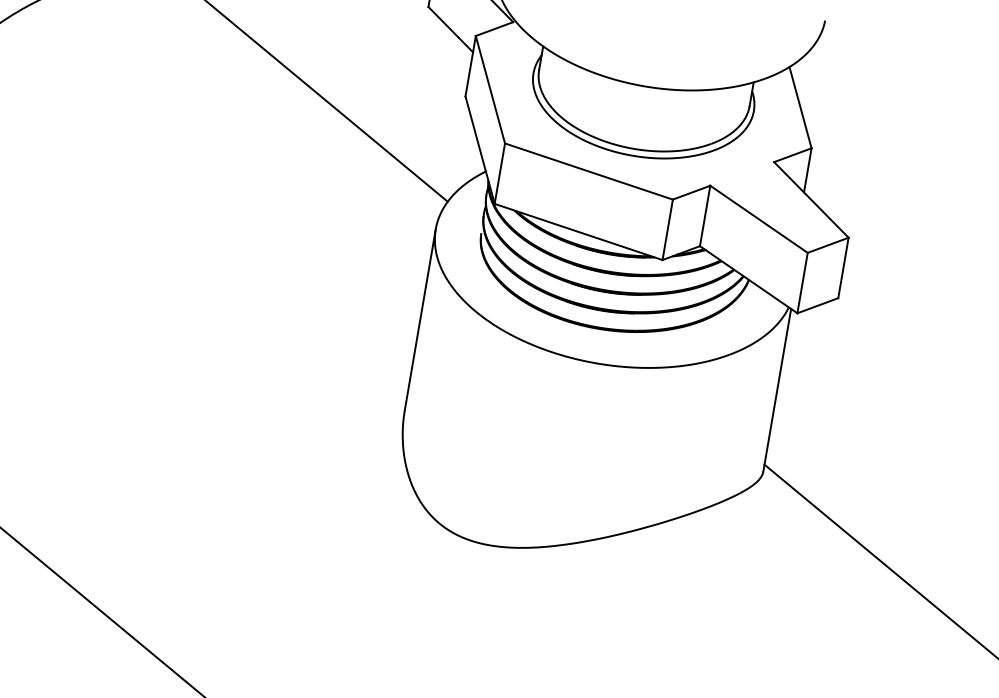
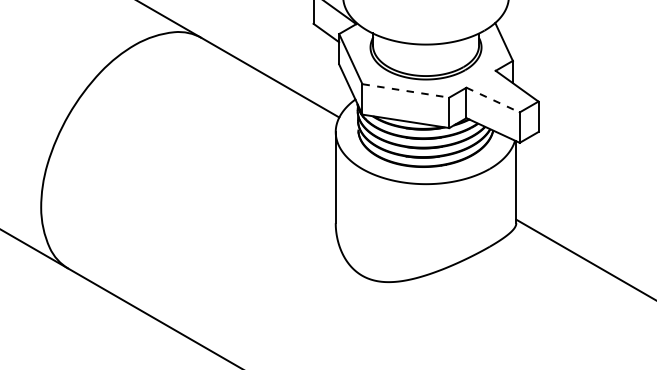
line: (588, 170) -> (405, 90), solid -> dashed
line: (759, 220) -> (493, 100), solid -> dashed

